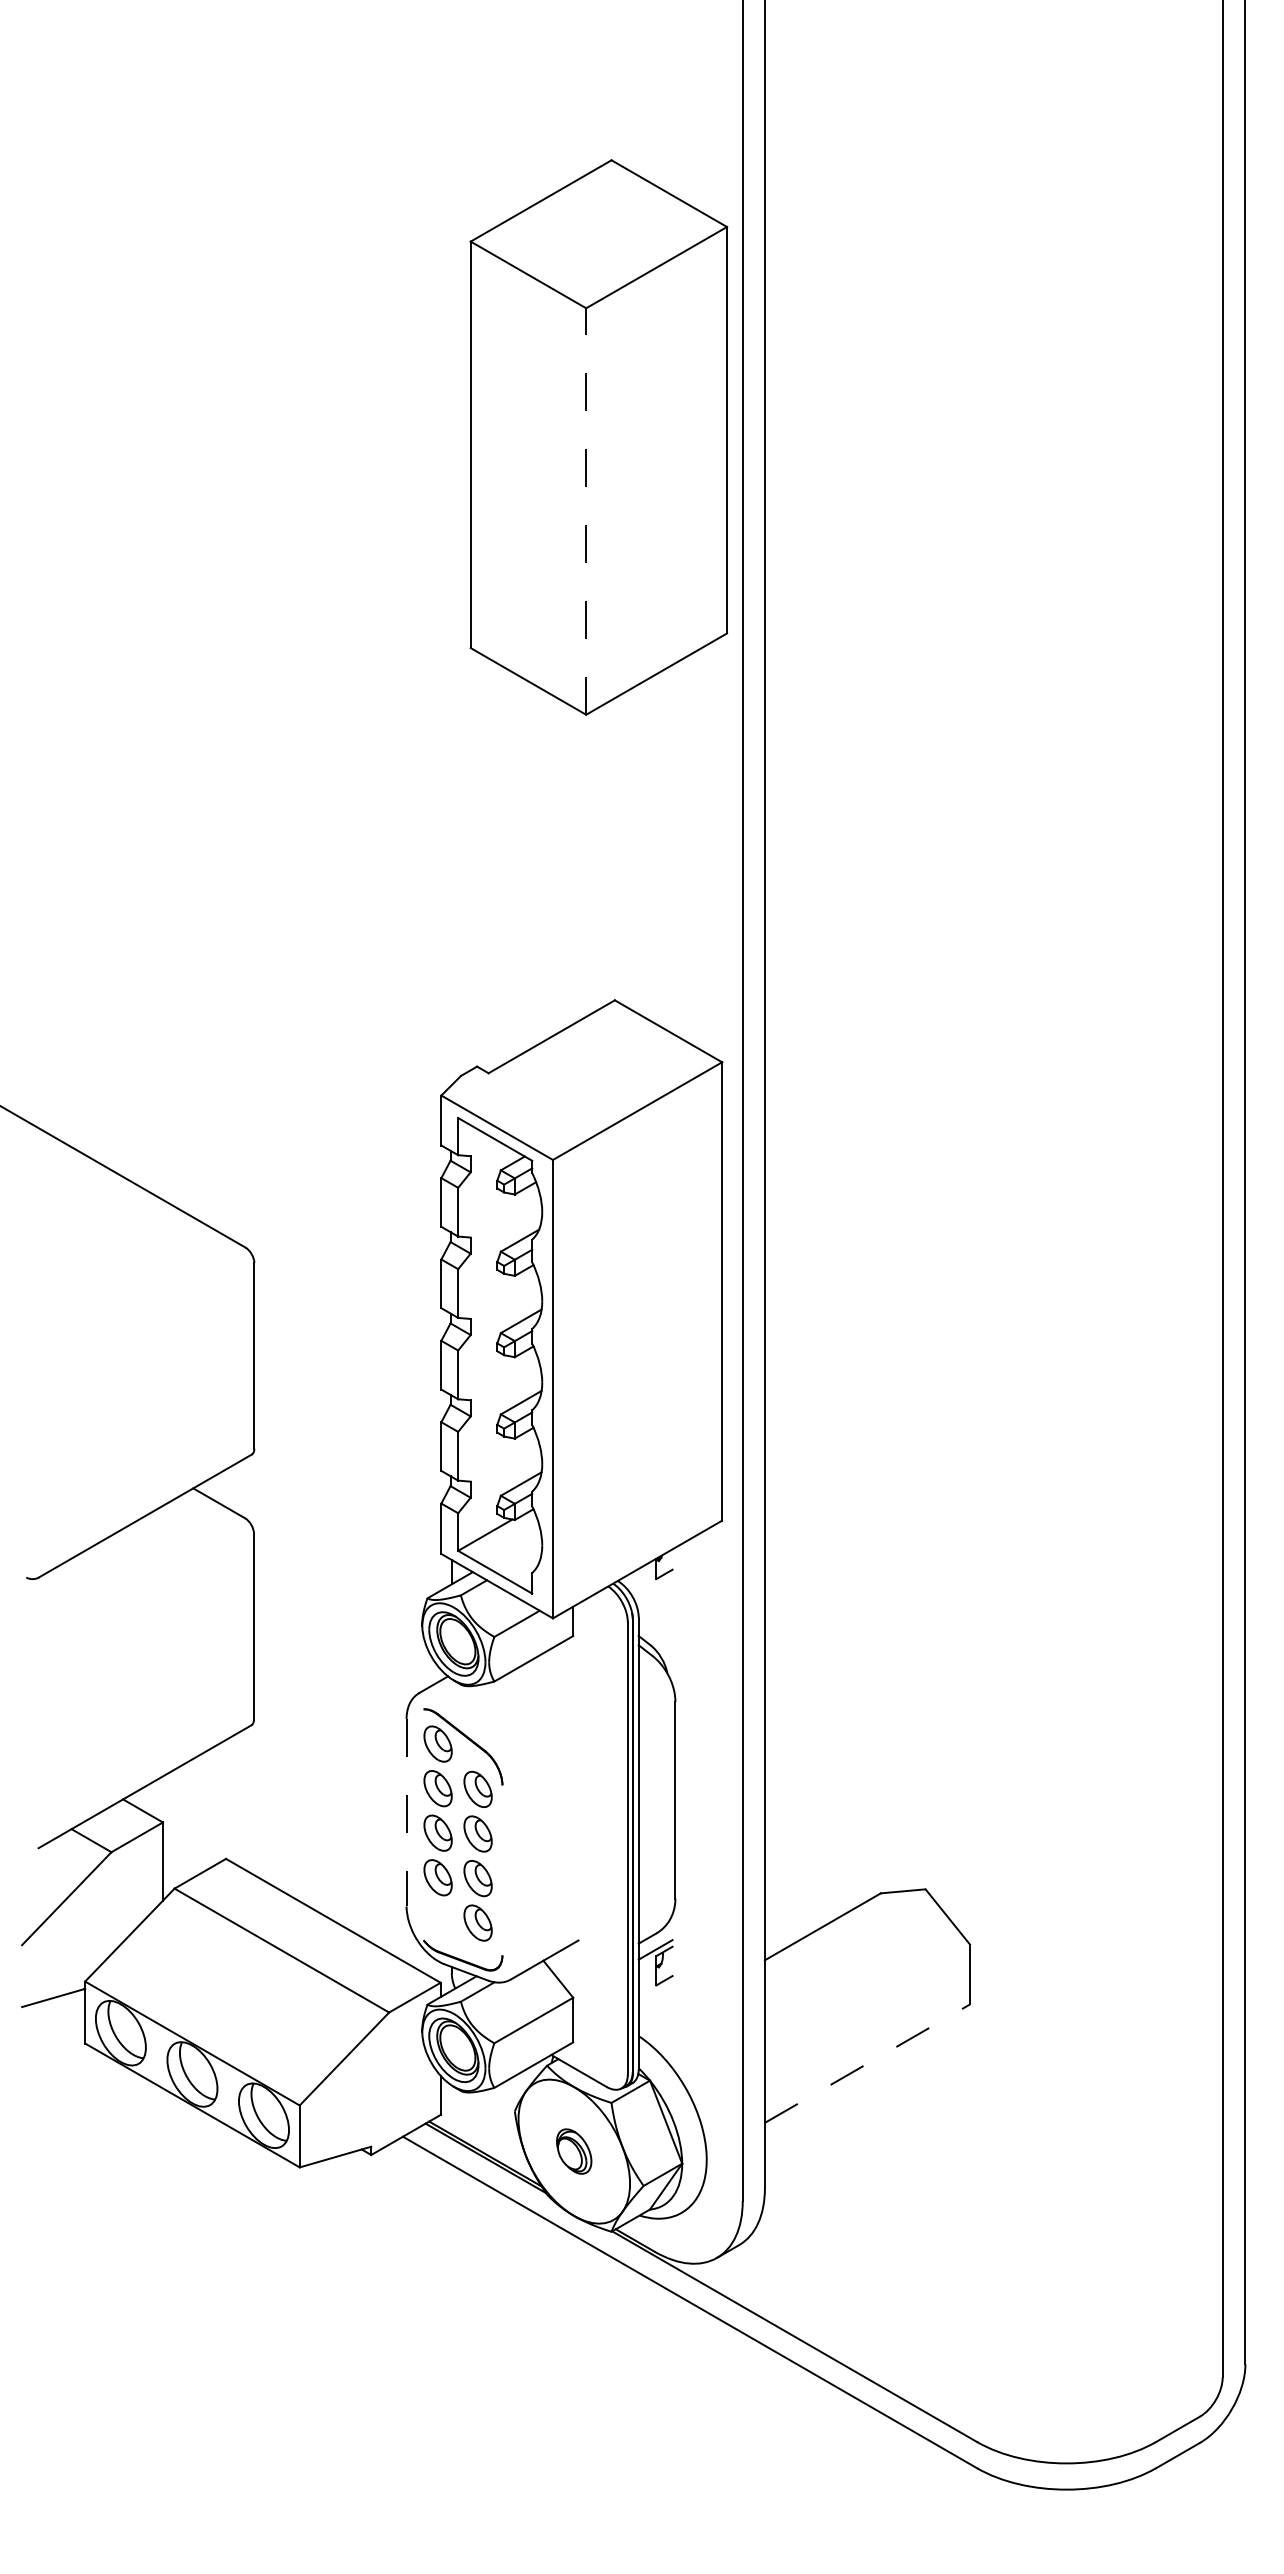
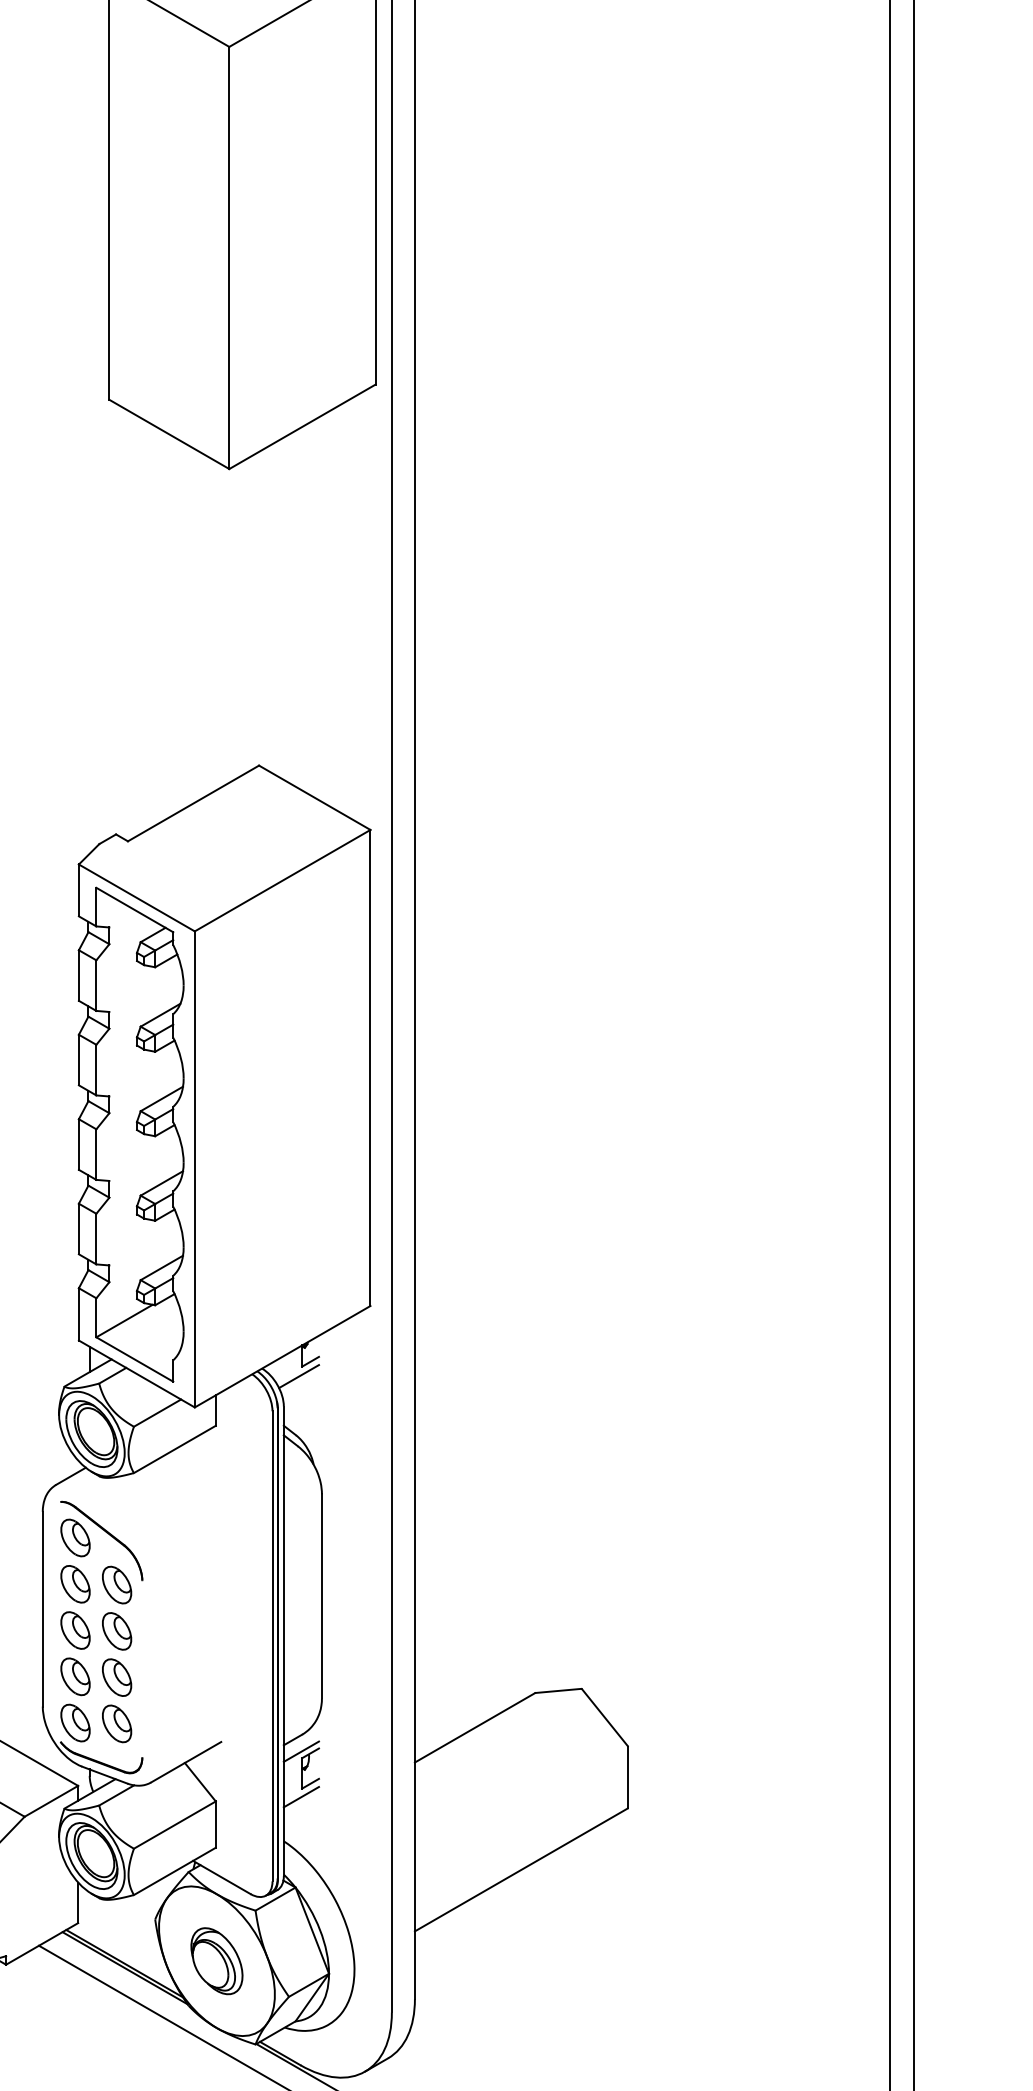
line: (586, 511) -> (229, 257), dashed -> solid
line: (653, 1588) -> (299, 1376), added
line: (406, 1812) -> (42, 1609), dashed -> solid
part: (437, 1921) -> (74, 1722), added
line: (655, 1993) -> (301, 1797), added
line: (867, 2063) -> (521, 1869), dashed -> solid
part: (573, 2151) -> (216, 1961), size x1.43

